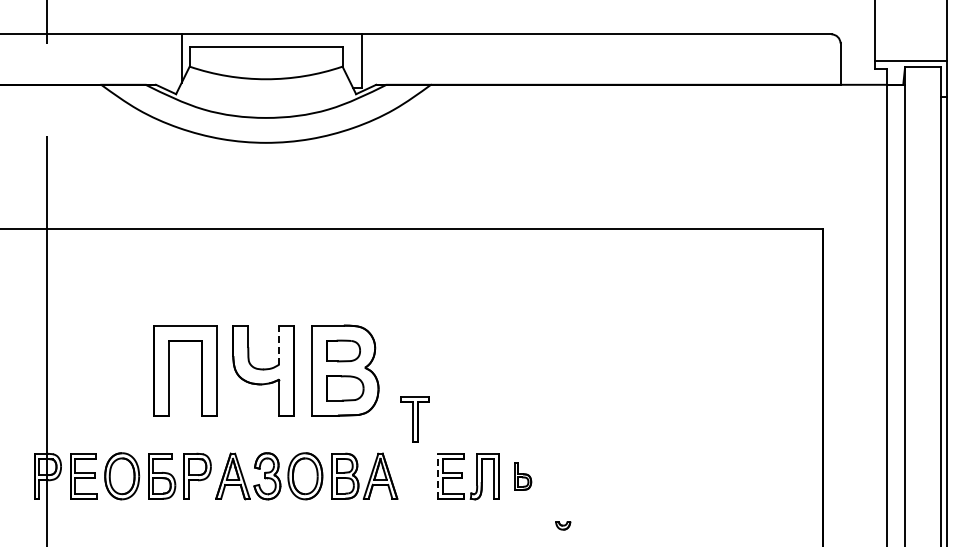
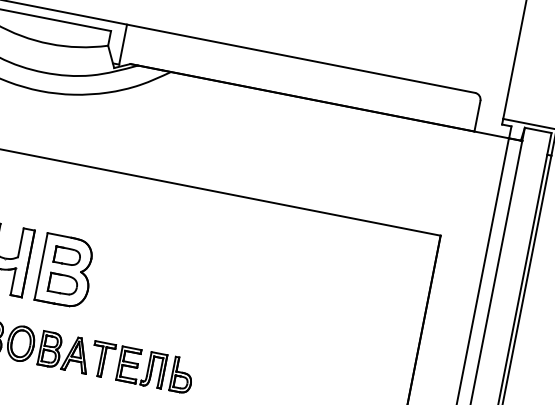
line: (279, 344) -> (21, 242), dashed -> solid
part: (414, 419) -> (101, 359), moved
line: (438, 475) -> (119, 362), dashed -> solid
part: (523, 476) -> (182, 375), size x1.67

